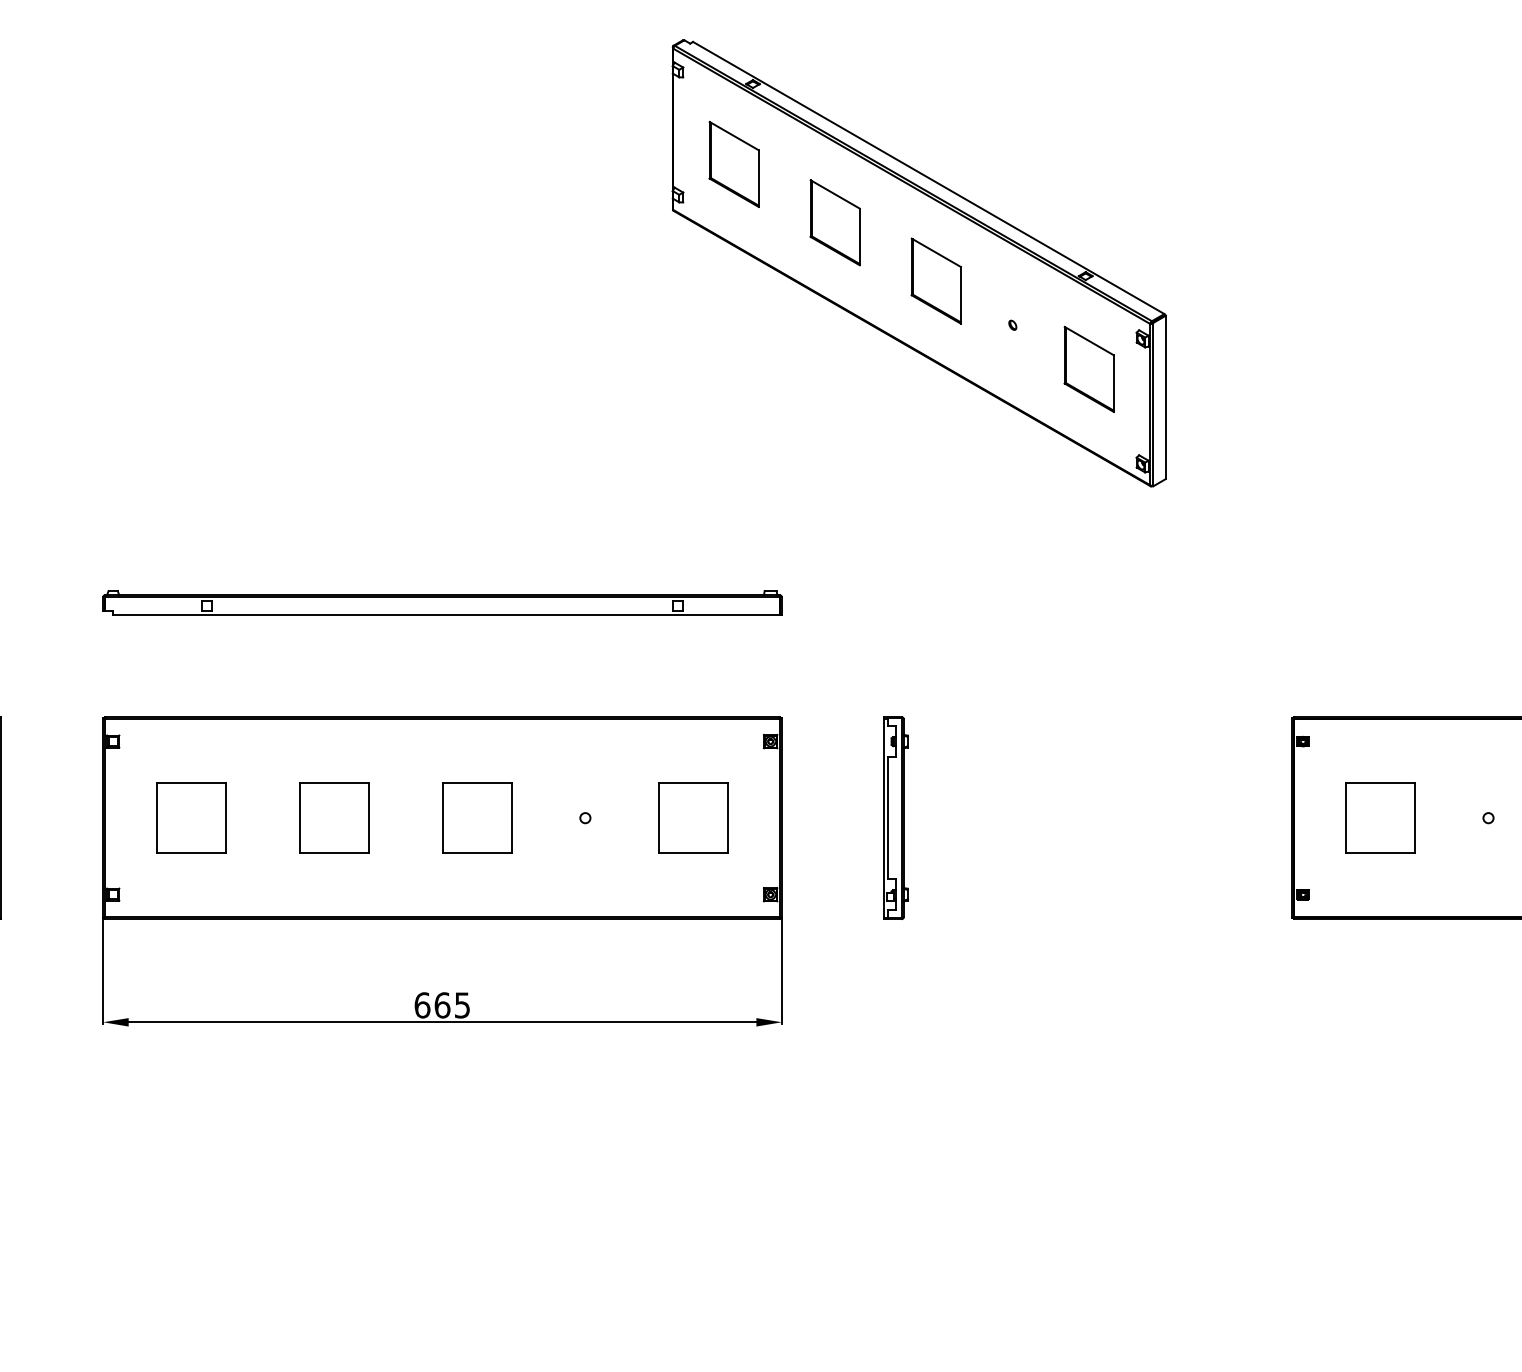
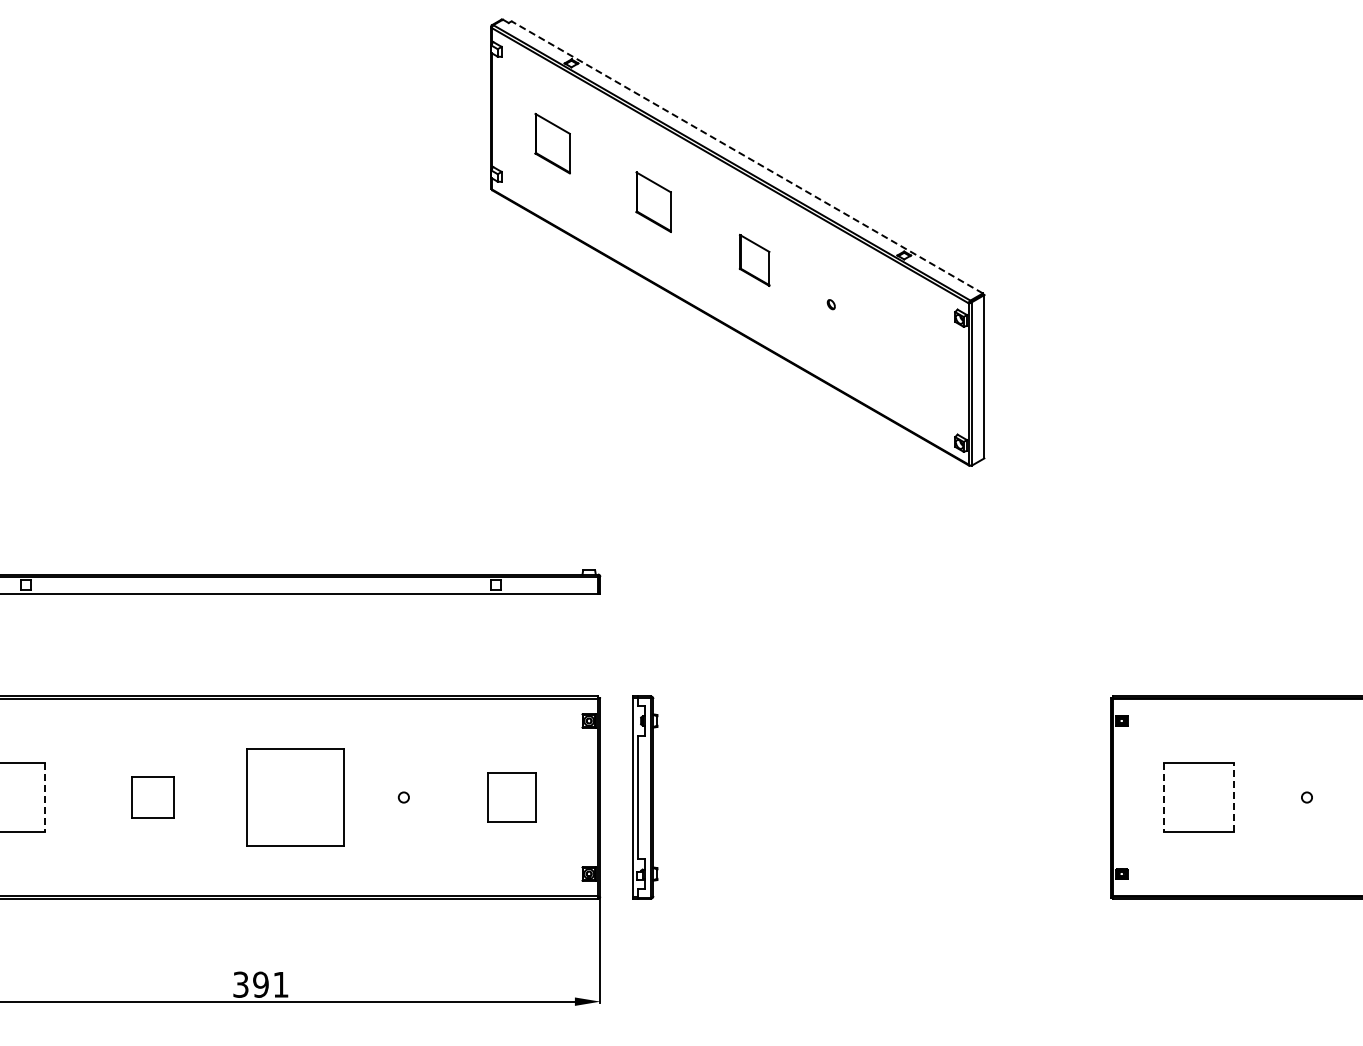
part: (733, 163) -> (552, 142), size x0.7
line: (928, 177) -> (747, 156), solid -> dashed
part: (834, 222) -> (653, 201), size x0.7
part: (935, 280) -> (754, 259), size x0.6
part: (1088, 368) -> (907, 347), removed
part: (334, 817) -> (153, 796), size x0.6
part: (477, 817) -> (296, 796), size x1.4
part: (693, 817) -> (512, 796), size x0.7
part: (895, 817) -> (645, 796), moved
line: (226, 818) -> (45, 797), solid -> dashed
line: (1345, 818) -> (1164, 797), solid -> dashed
line: (1415, 818) -> (1234, 797), solid -> dashed
text: (441, 1005) -> (260, 984), 665 -> 391

